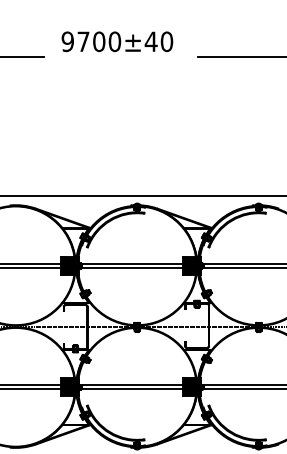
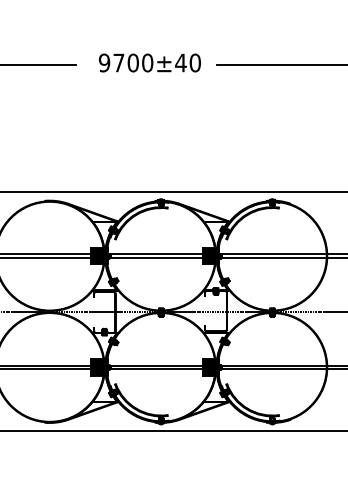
text: (116, 41) -> (149, 62), moved

